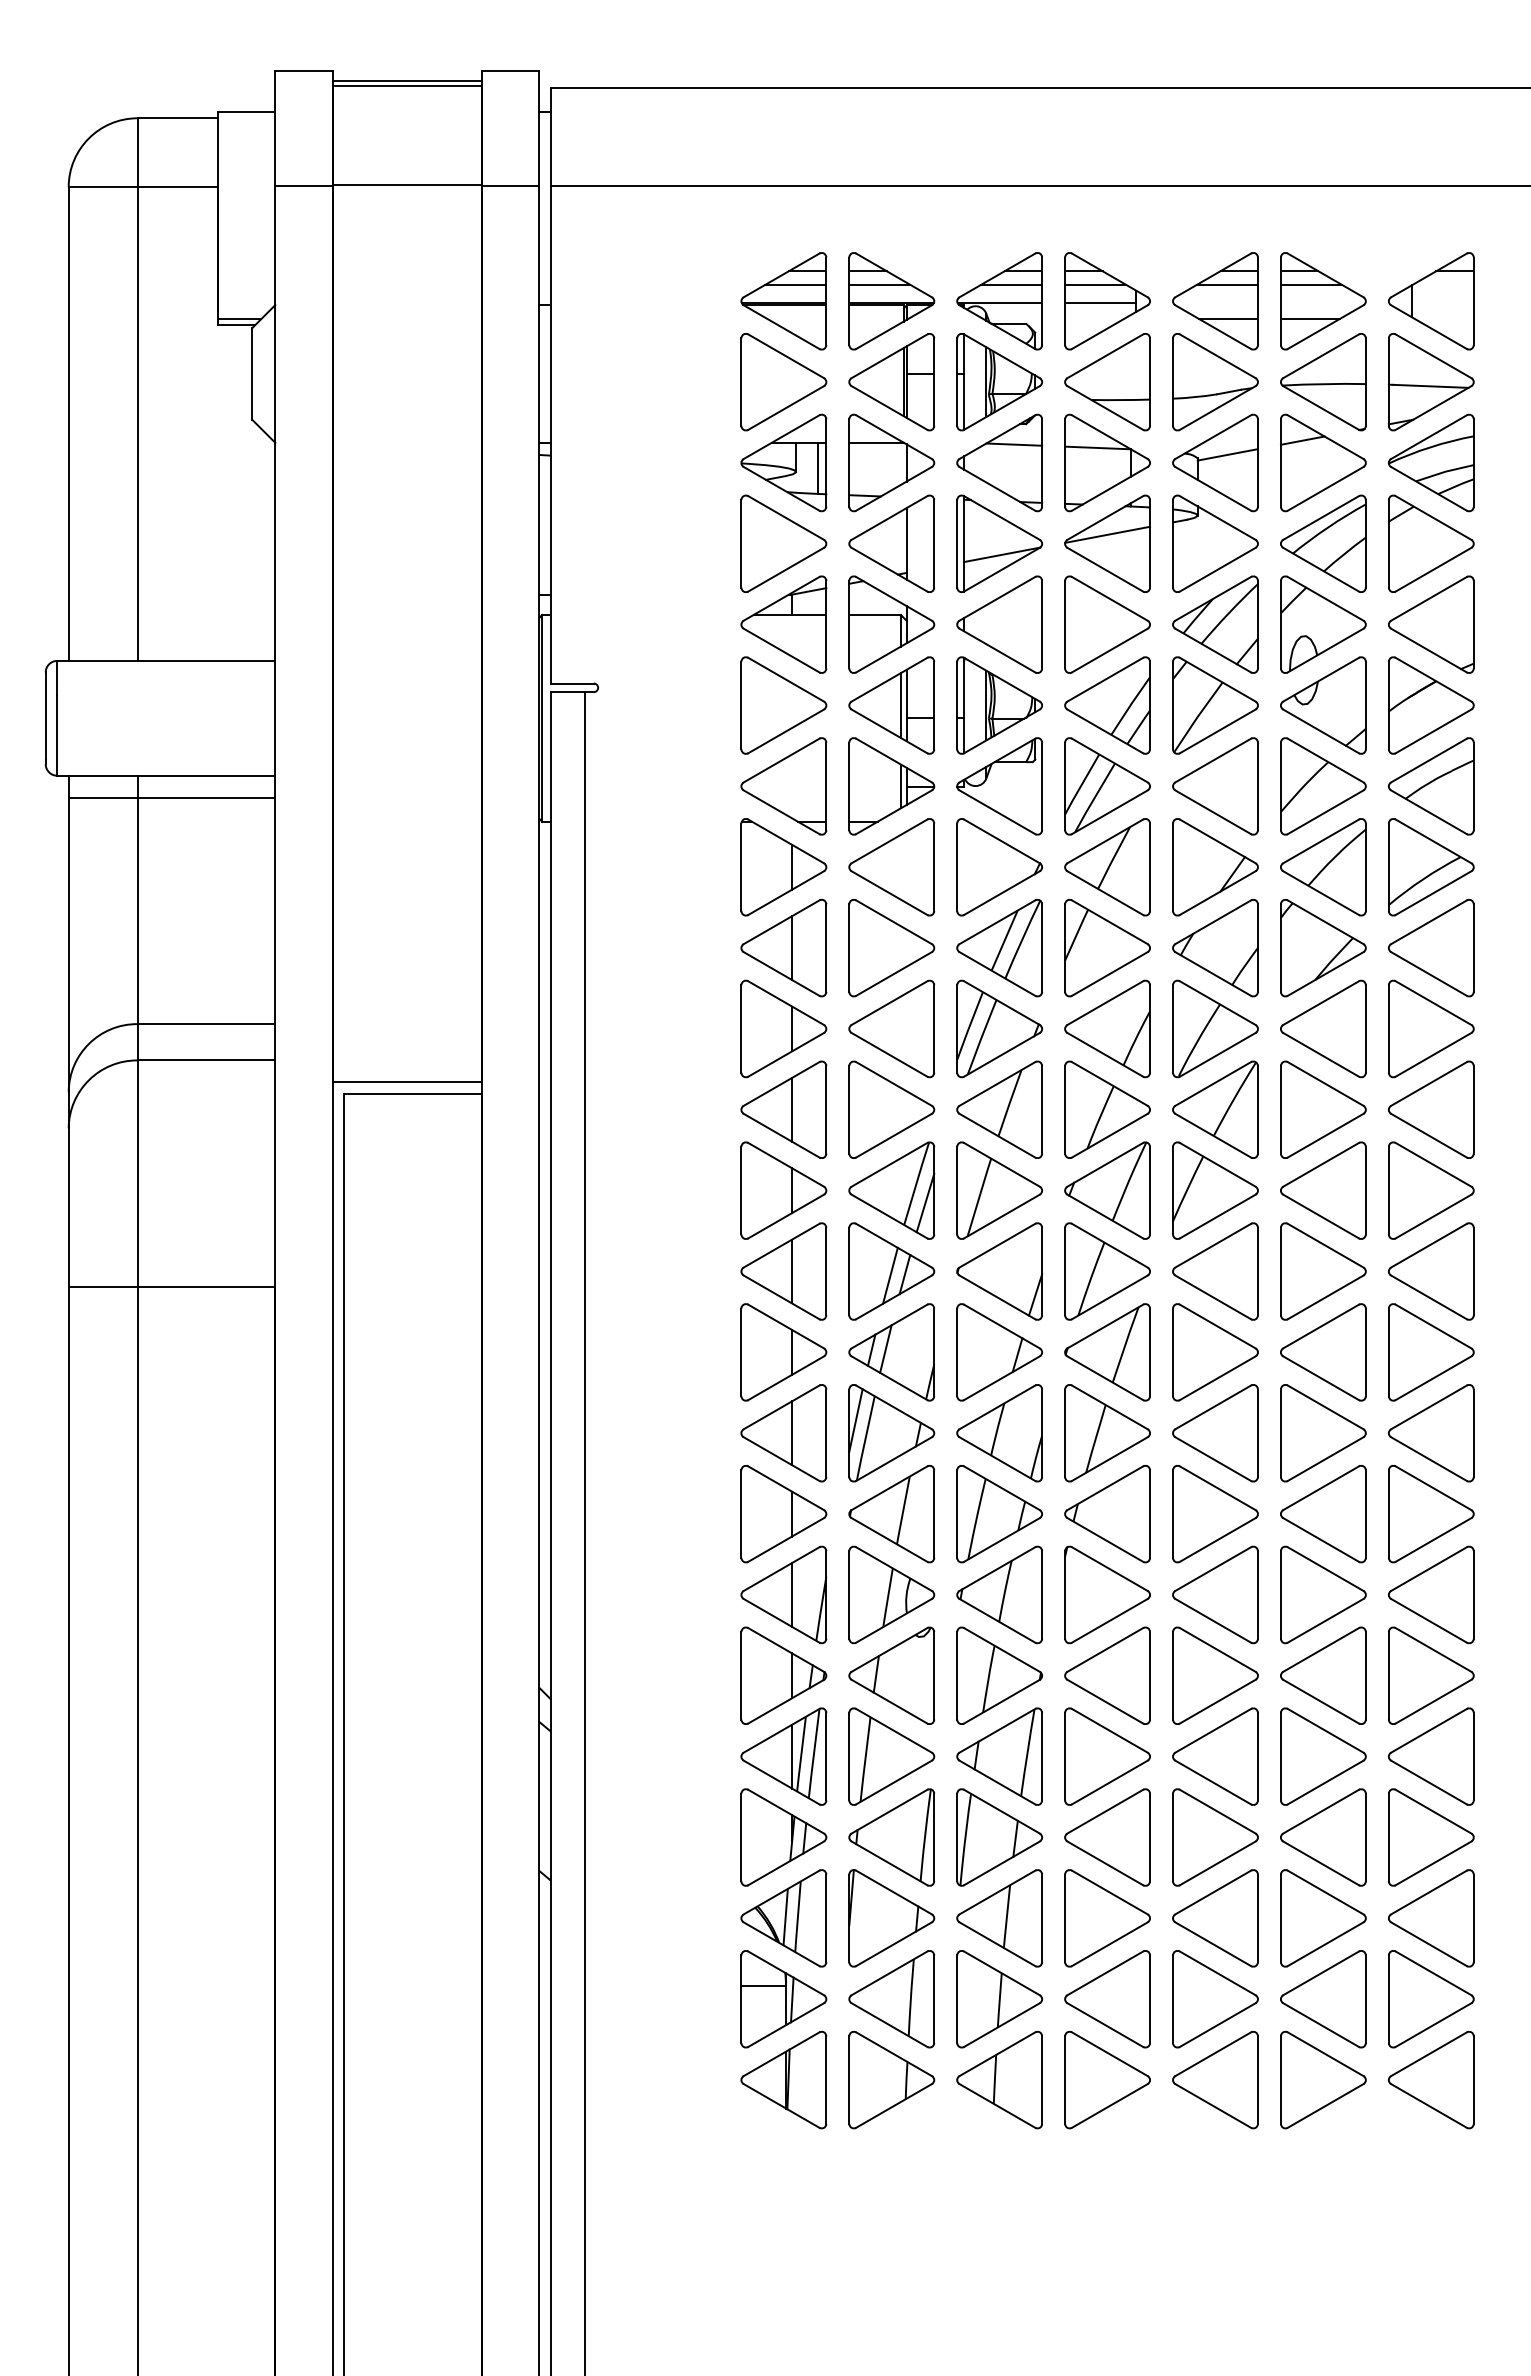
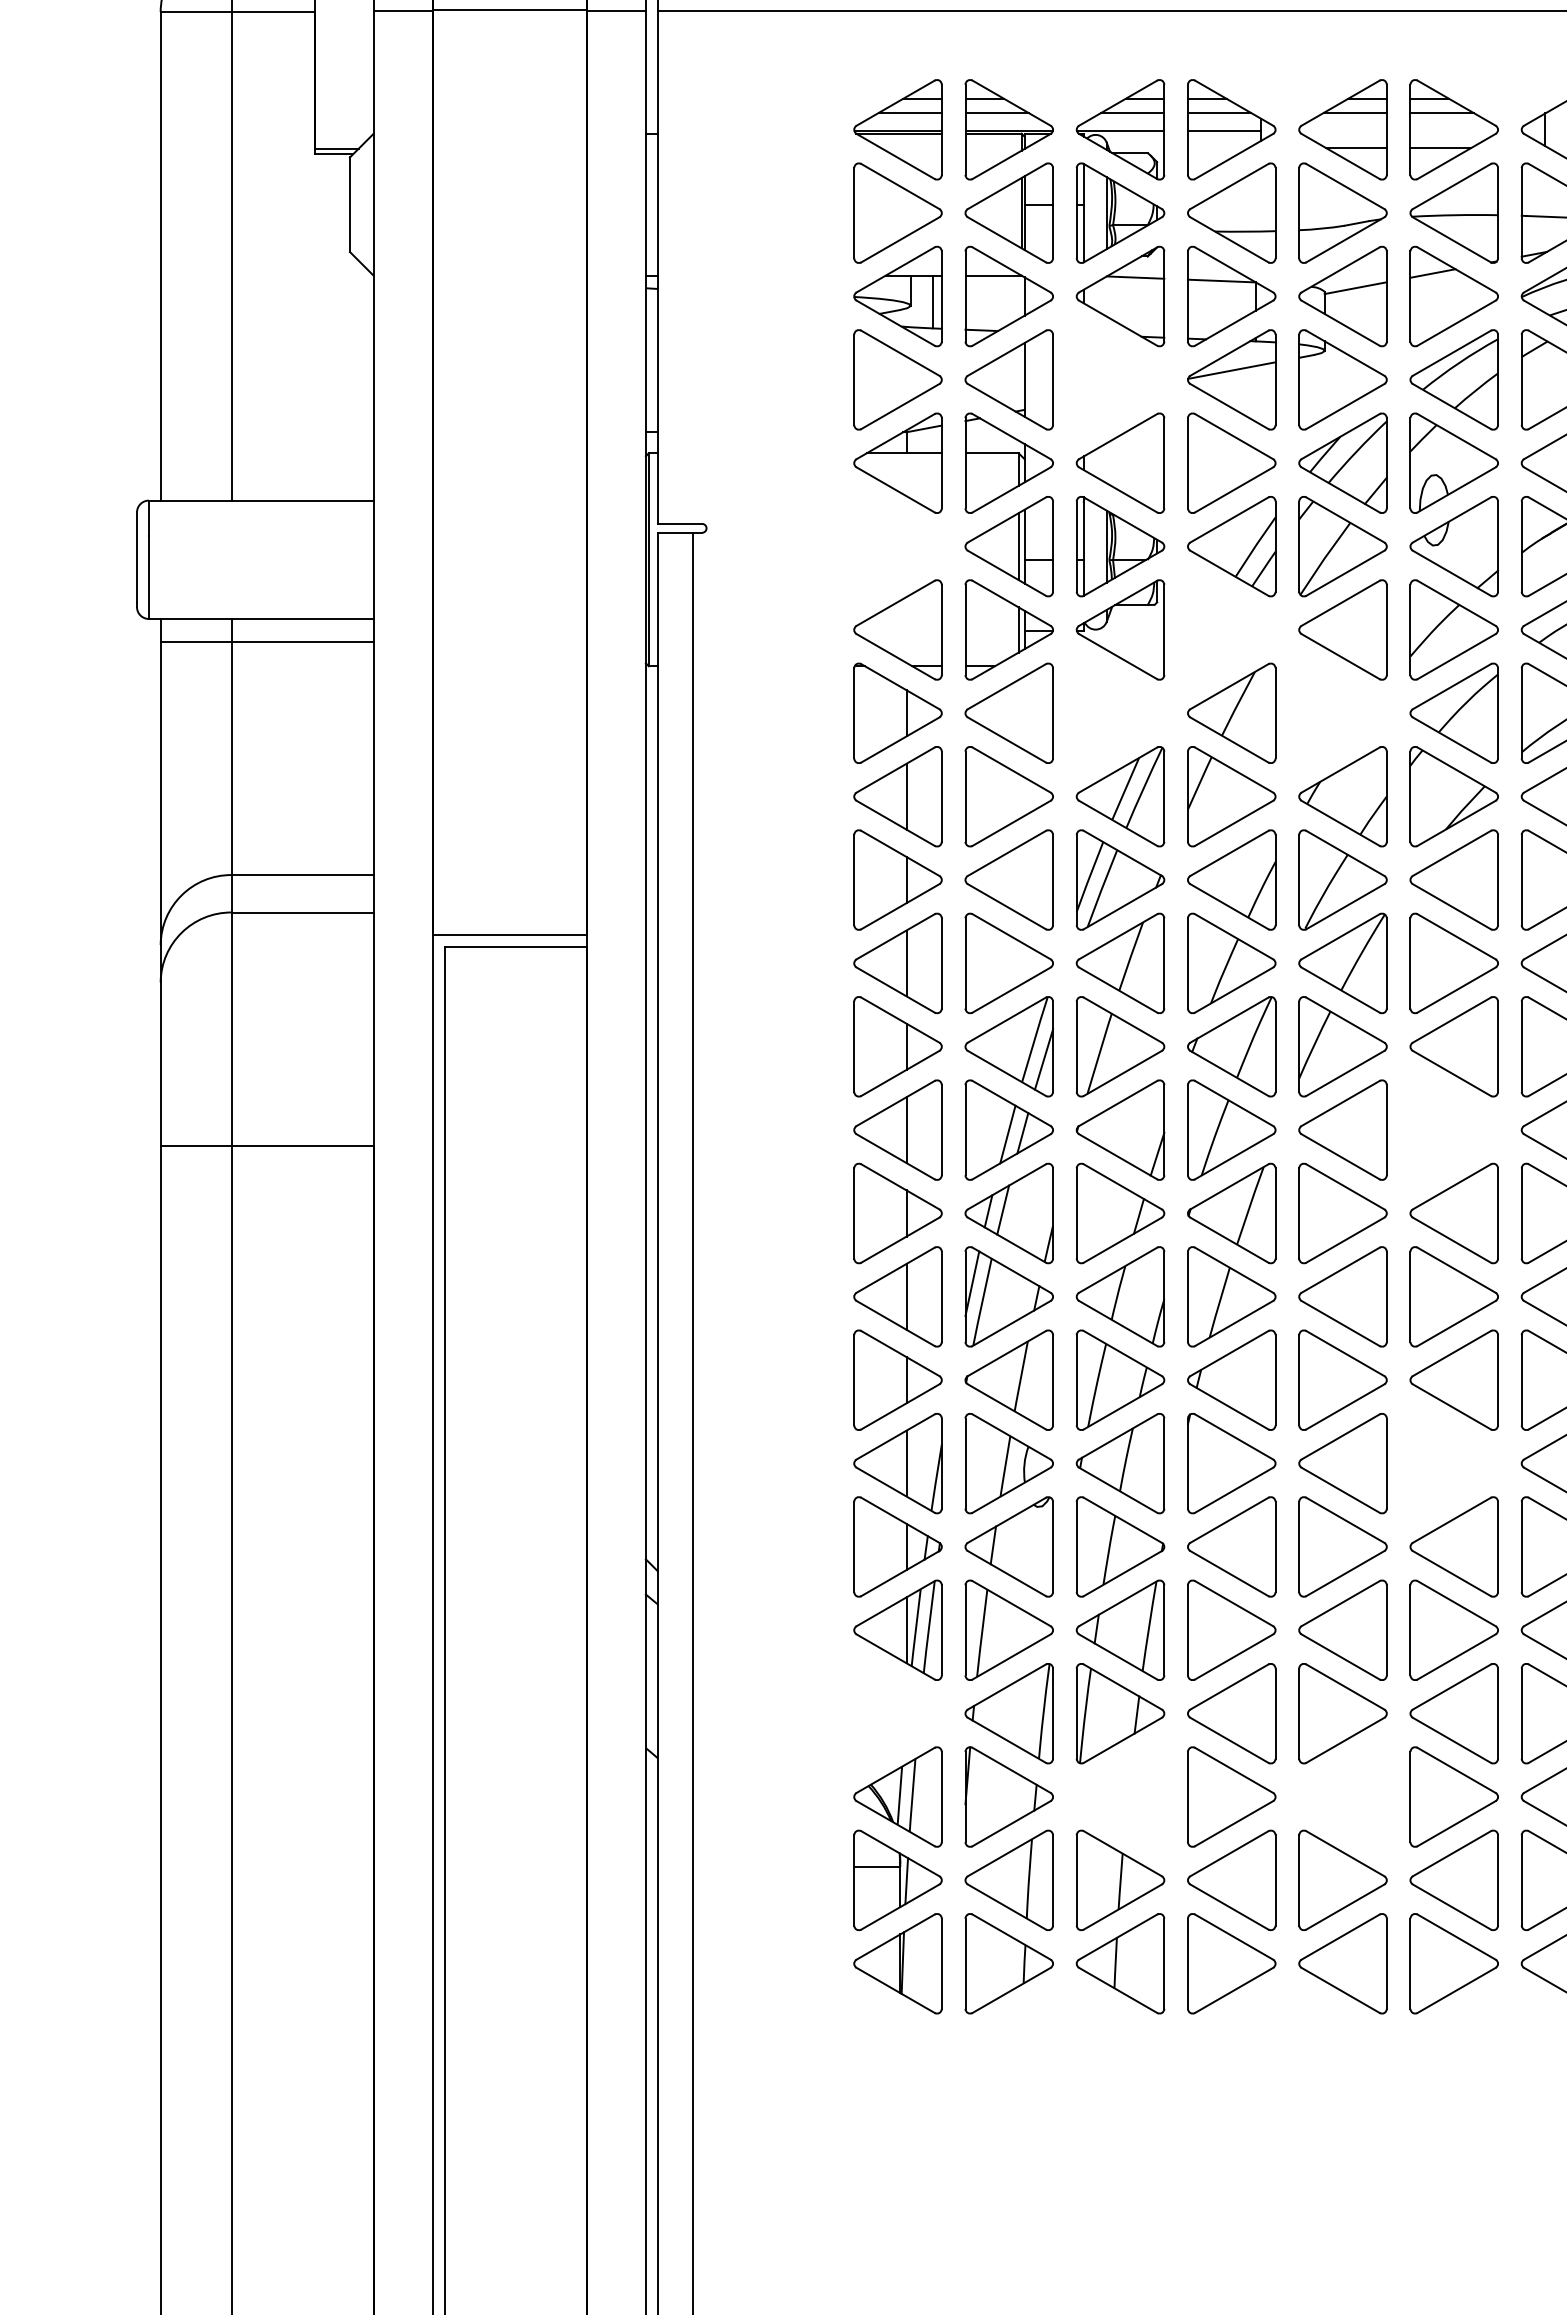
part: (999, 543) -> (1120, 379), removed
part: (783, 705) -> (897, 546), removed
part: (1107, 786) -> (1231, 630), removed
part: (999, 867) -> (1120, 713), removed
part: (1215, 867) -> (1343, 713), removed
part: (1323, 1271) -> (1454, 1130), removed
part: (1323, 1594) -> (1454, 1463), removed
part: (783, 1837) -> (897, 1713), removed
part: (999, 1918) -> (1120, 1797), removed
part: (1215, 1918) -> (1343, 1797), removed

